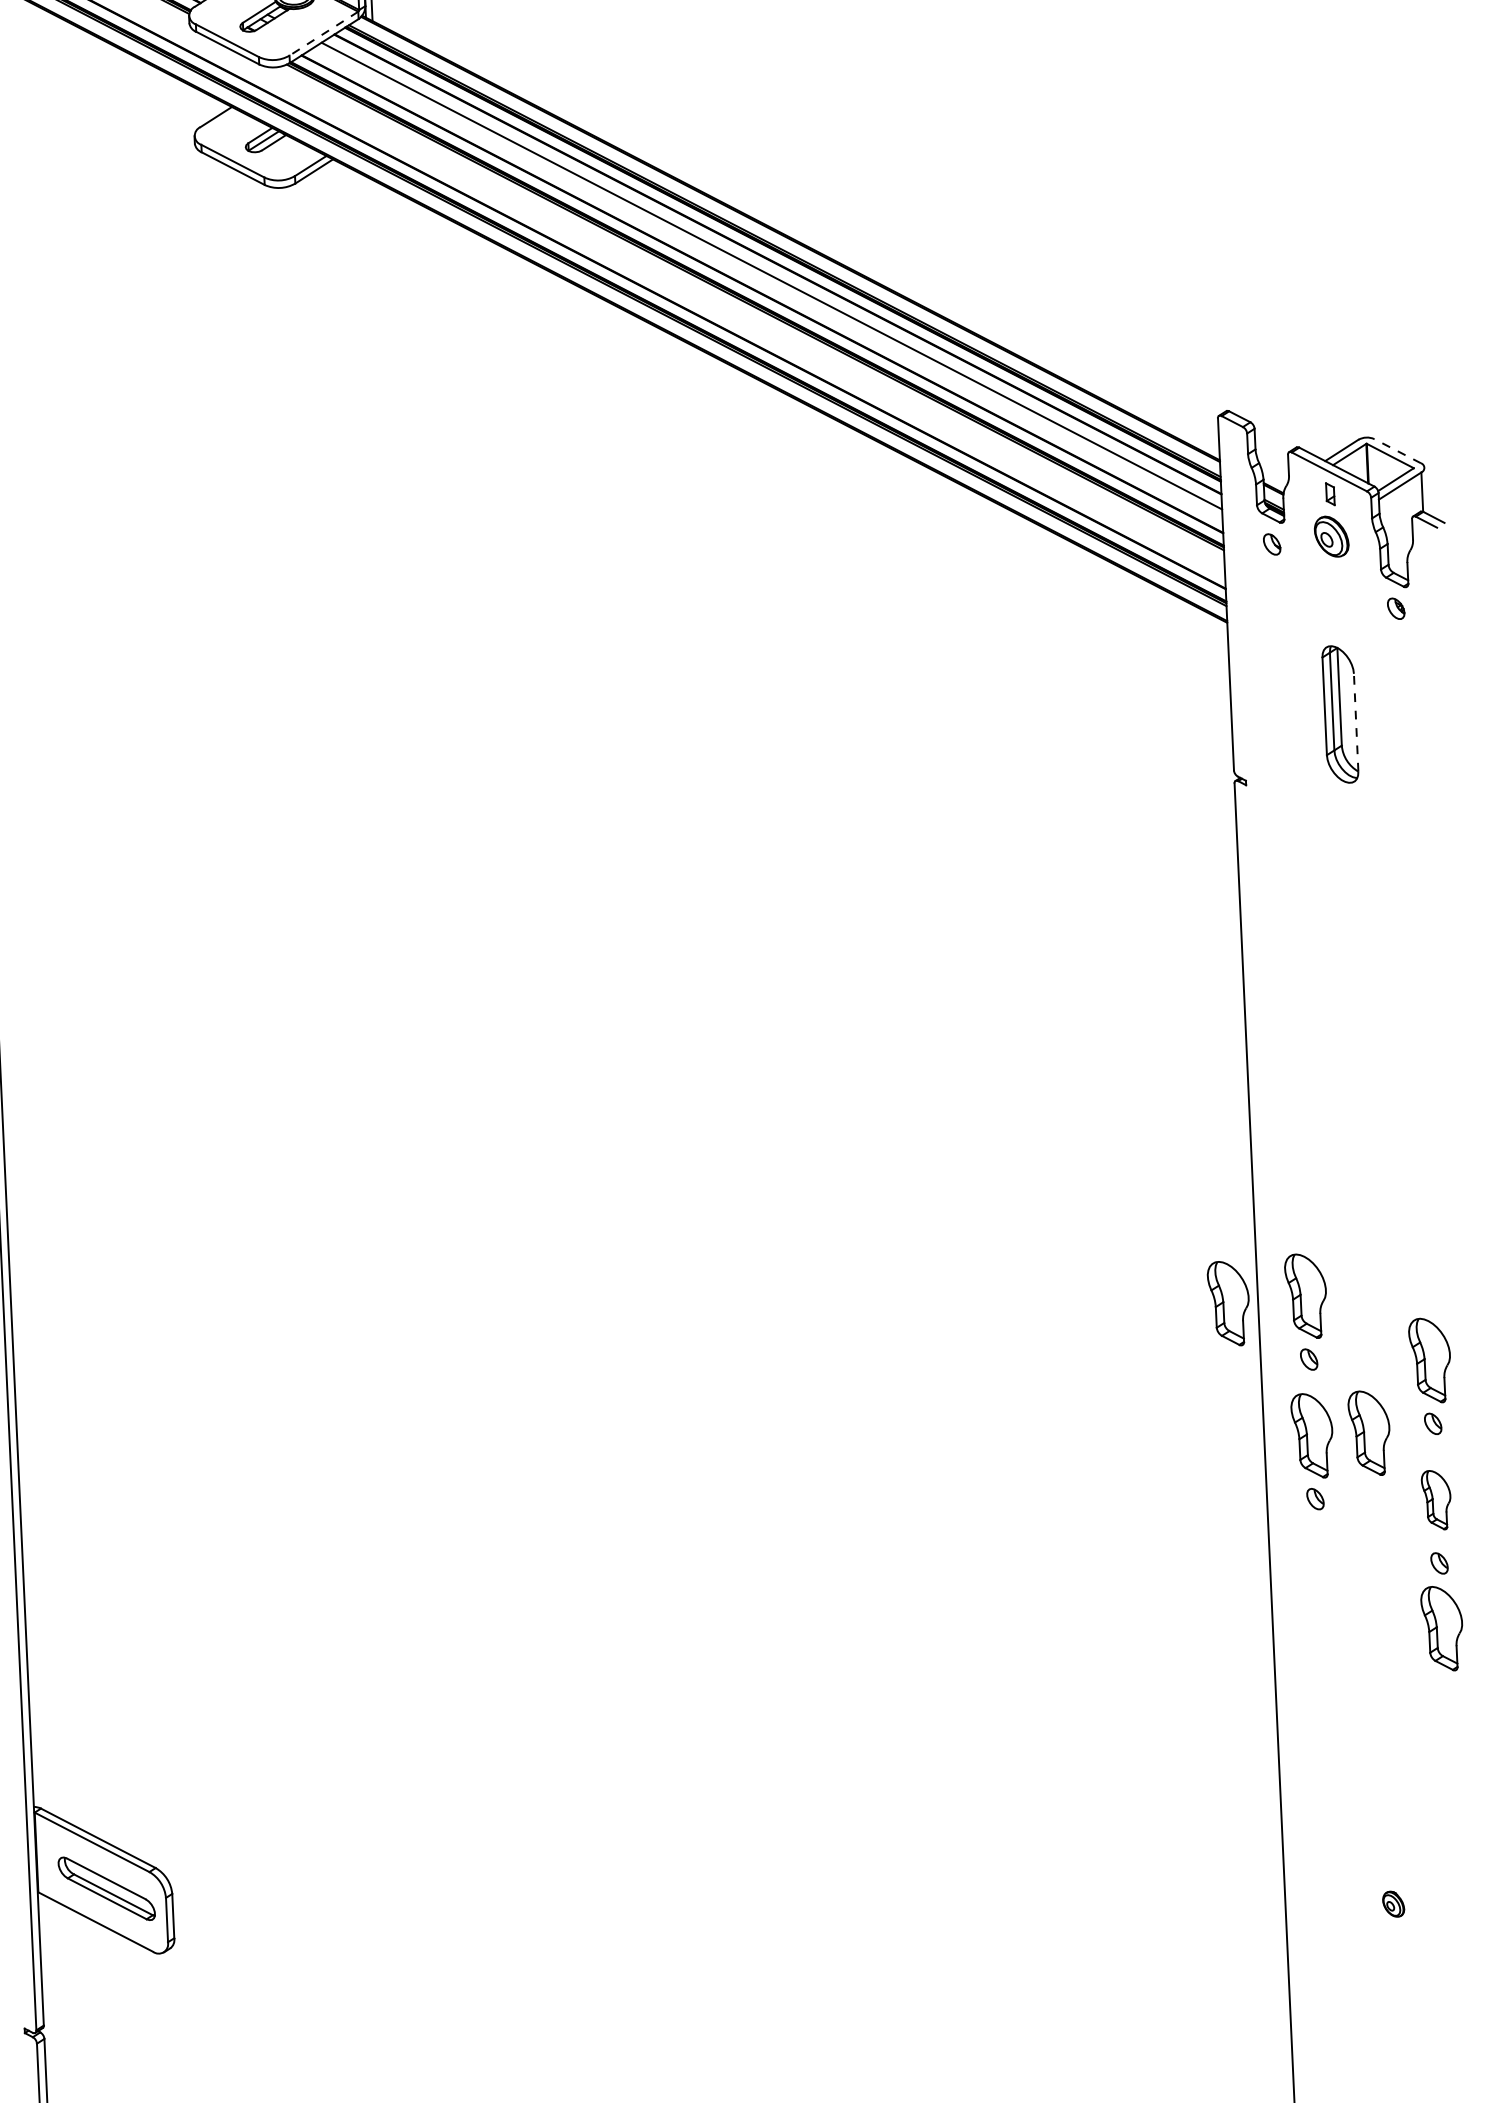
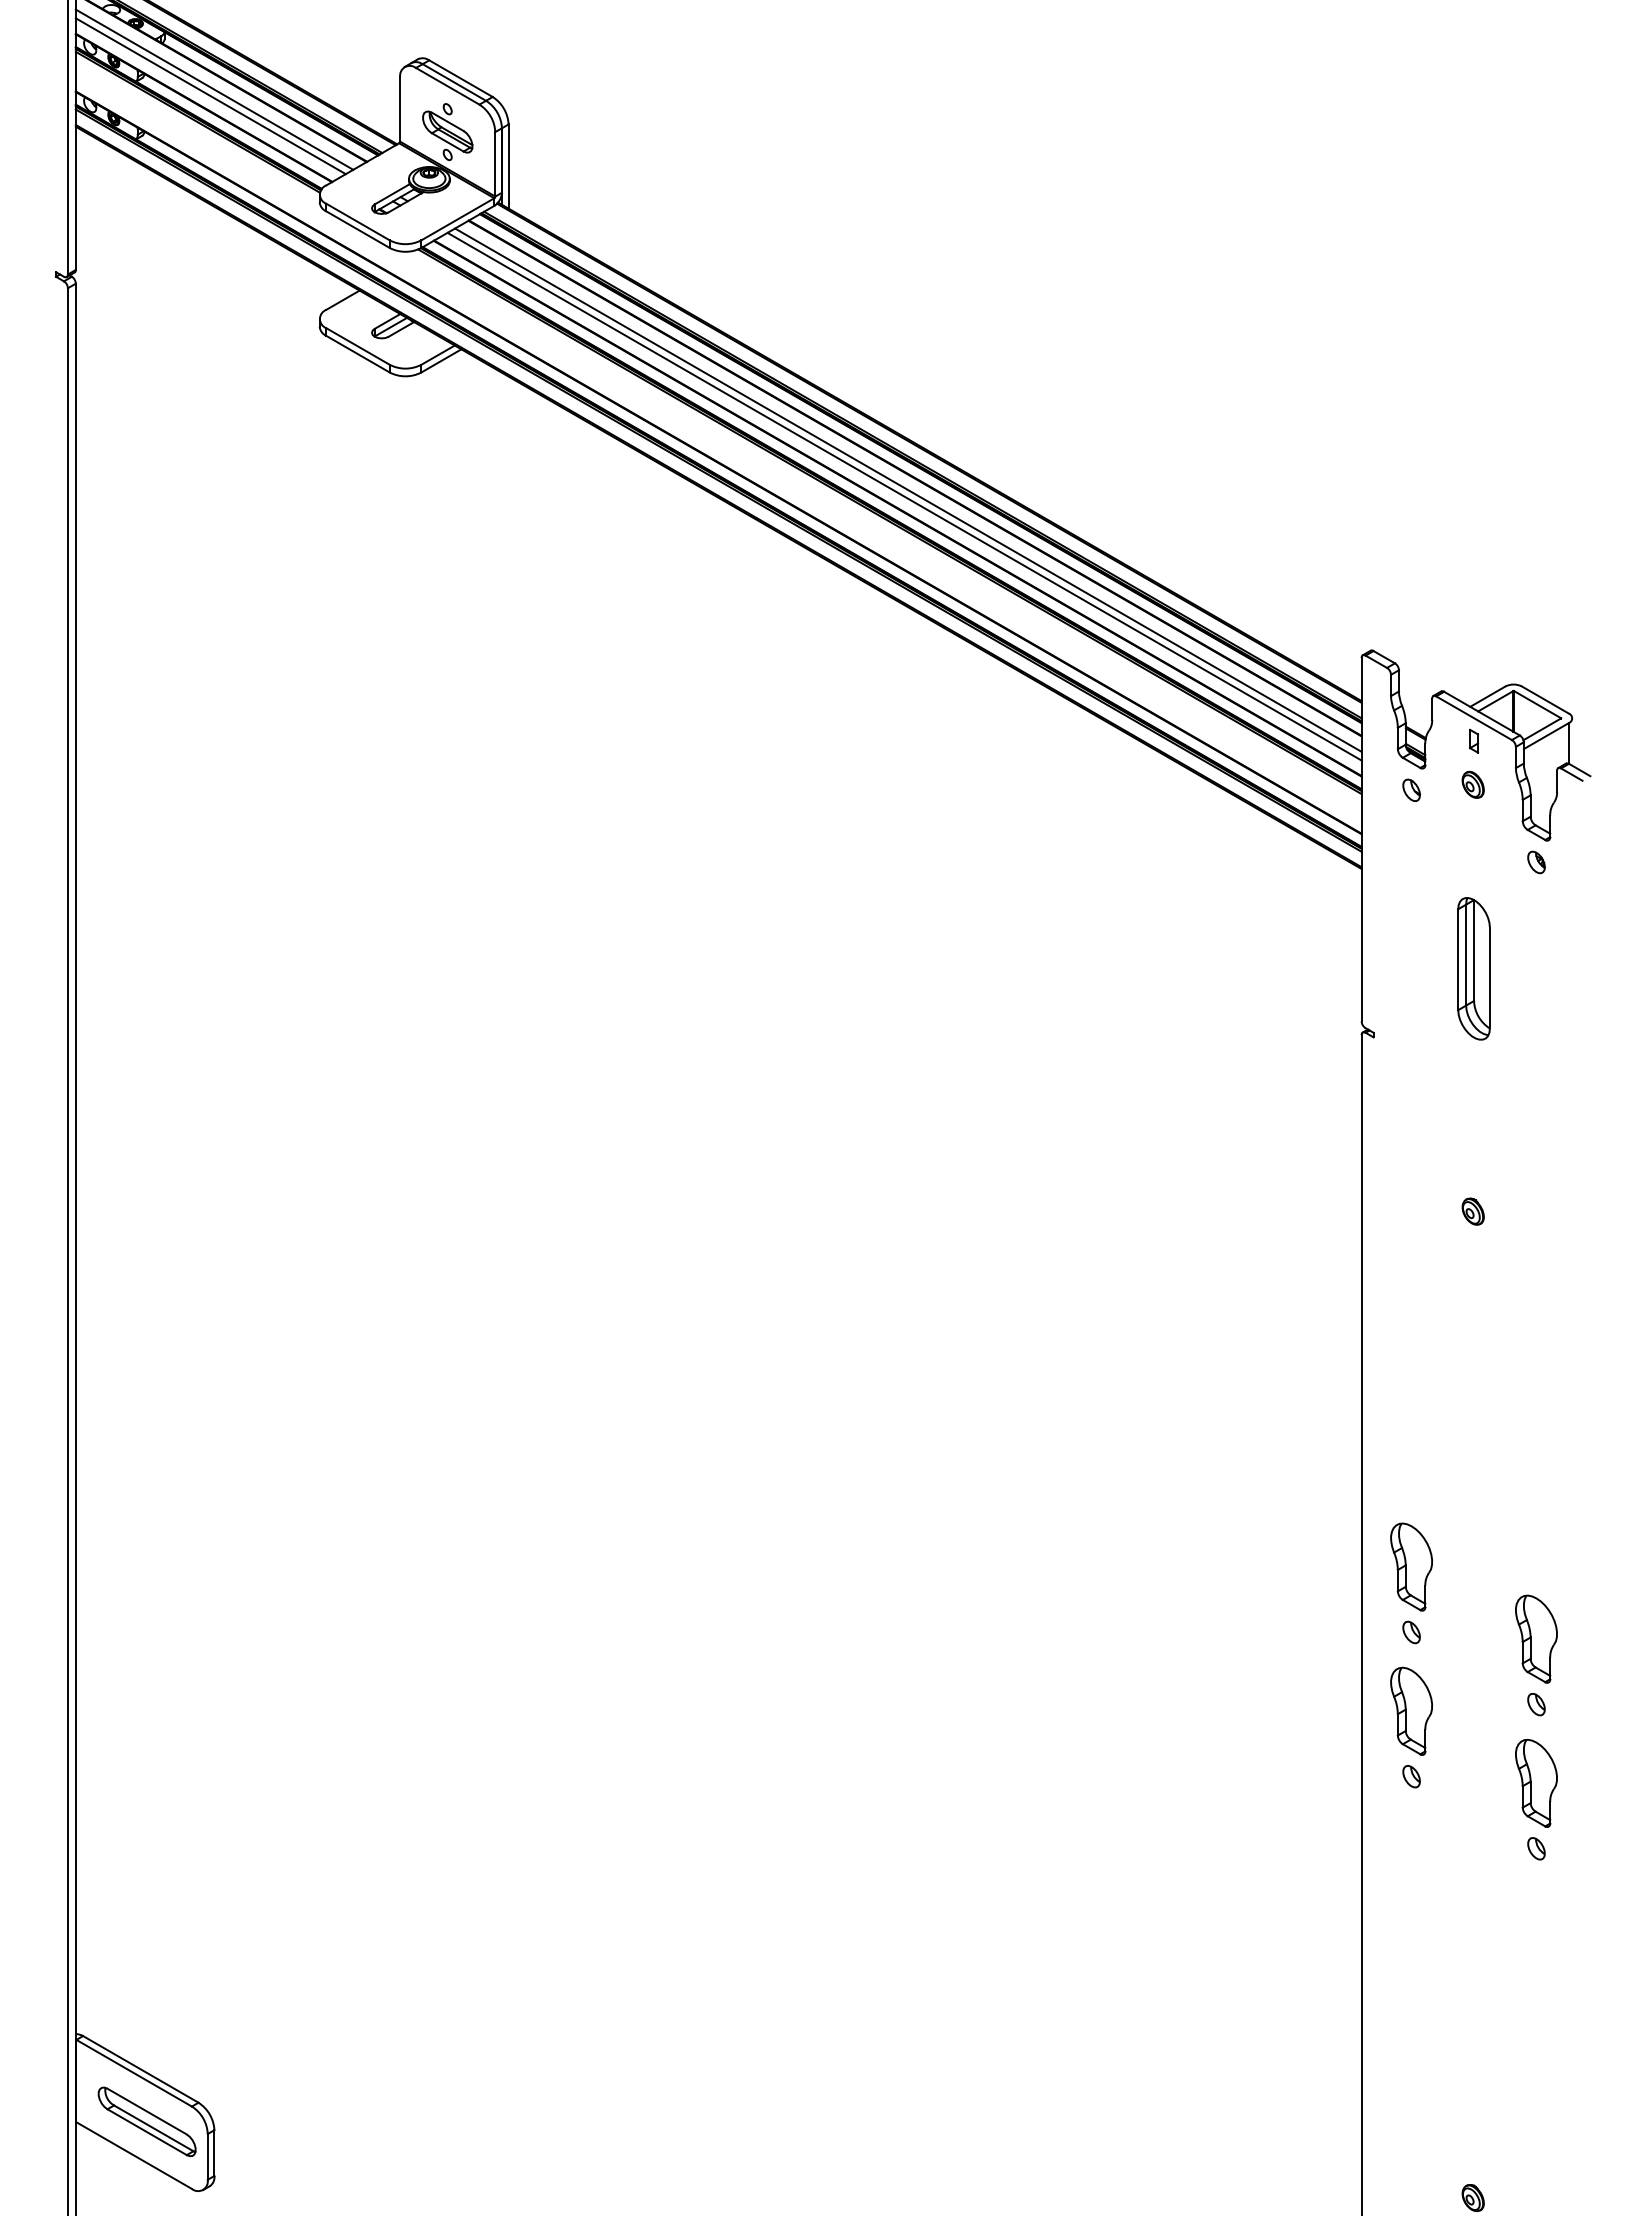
line: (323, 33) -> (457, 219), dashed -> solid
line: (768, 282) -> (904, 496), added
line: (1396, 450) -> (1544, 699), dashed -> solid
part: (1330, 536) -> (1472, 784), size x0.62
line: (1355, 722) -> (1489, 977), dashed -> solid
part: (1349, 949) -> (1472, 1211), added
part: (1228, 1303) -> (1331, 1570), removed
part: (1369, 1432) -> (1470, 1710), removed
part: (1436, 1500) -> (1536, 1783), size x1.43
part: (1442, 1628) -> (1536, 1915), removed

